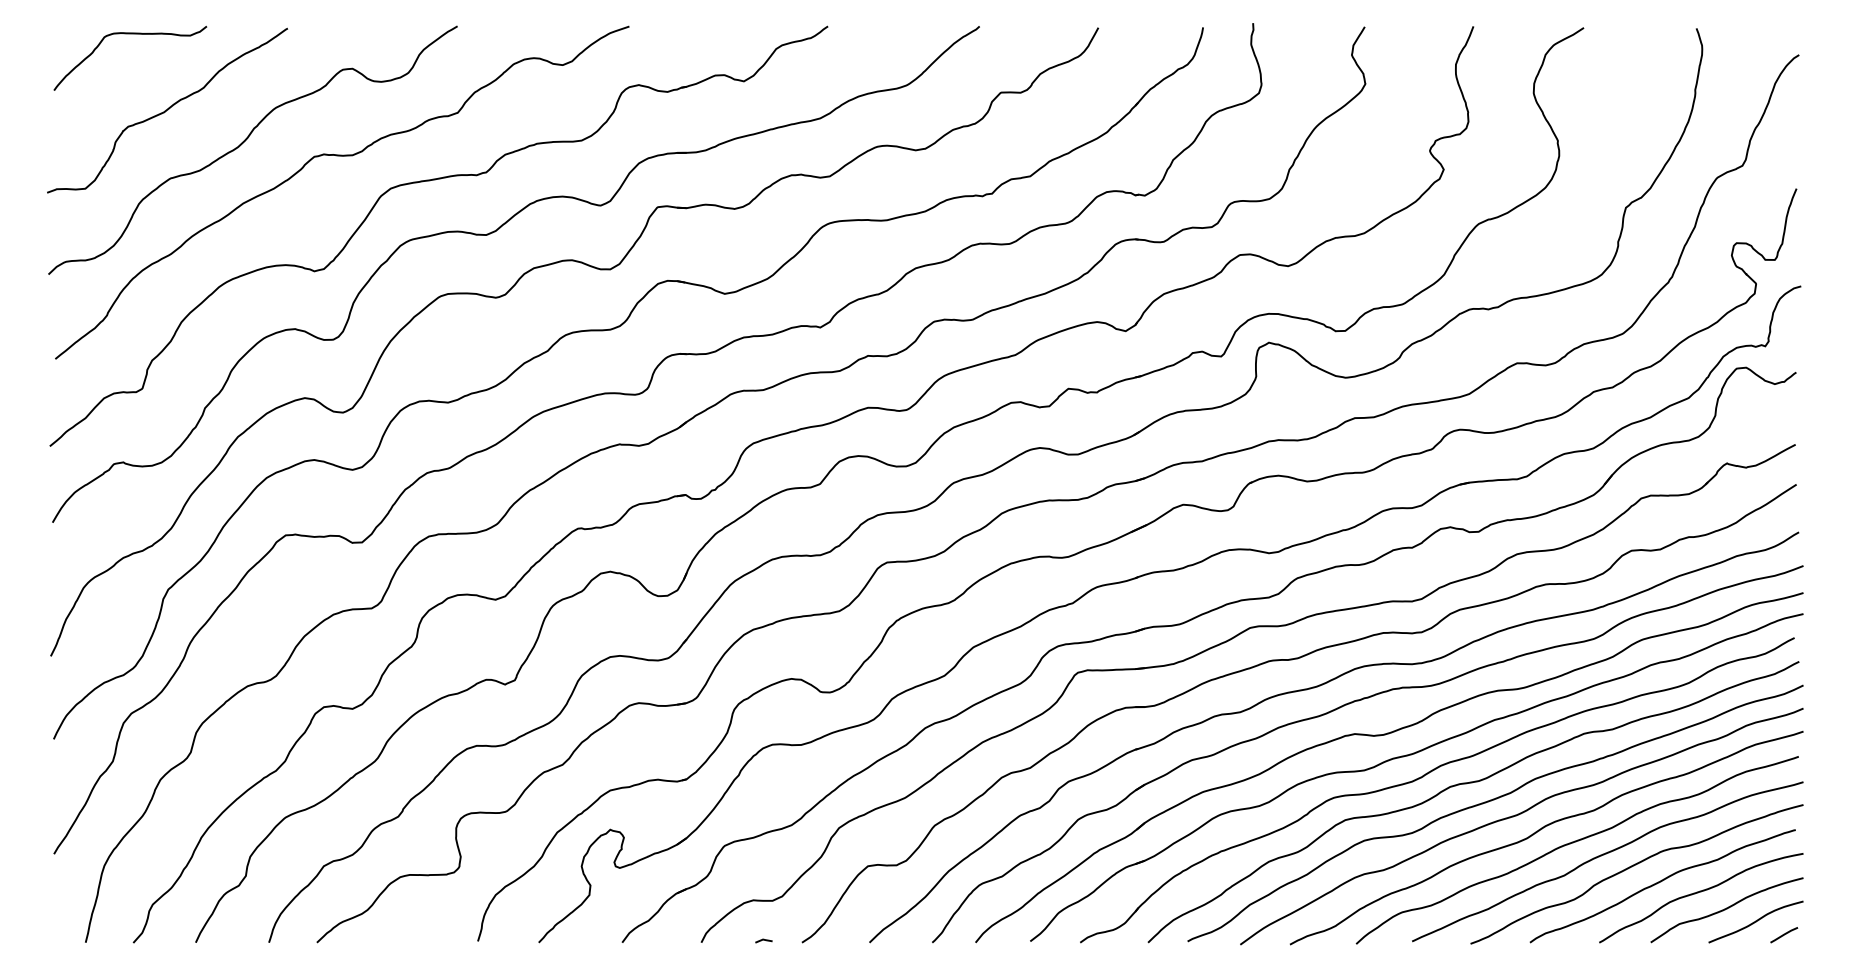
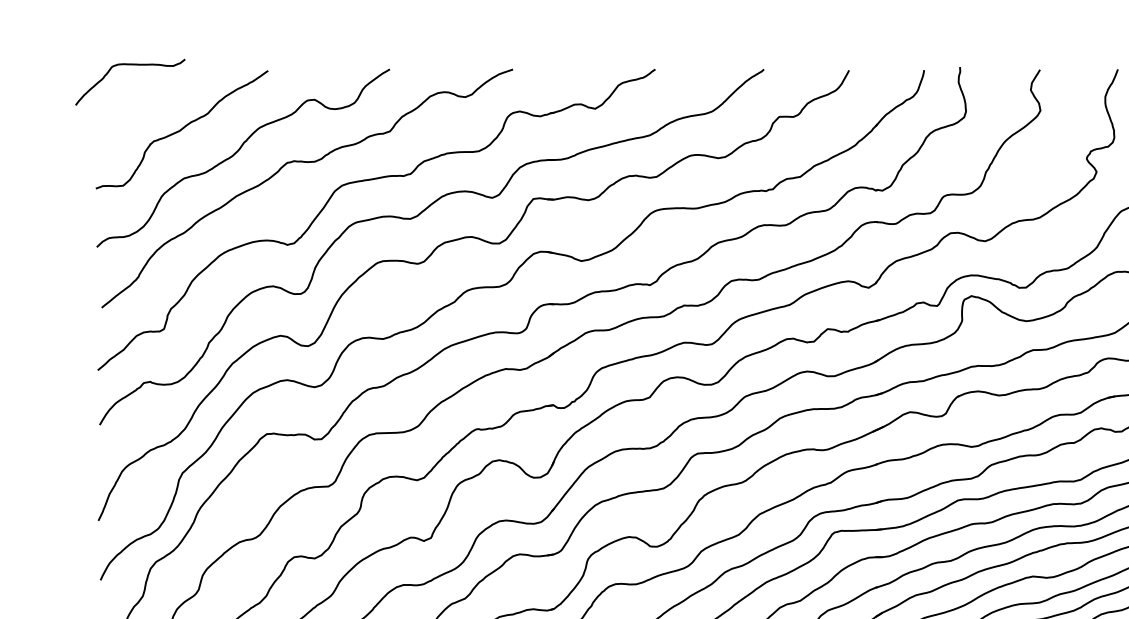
curve: (130, 34) -> (130, 65), moved

